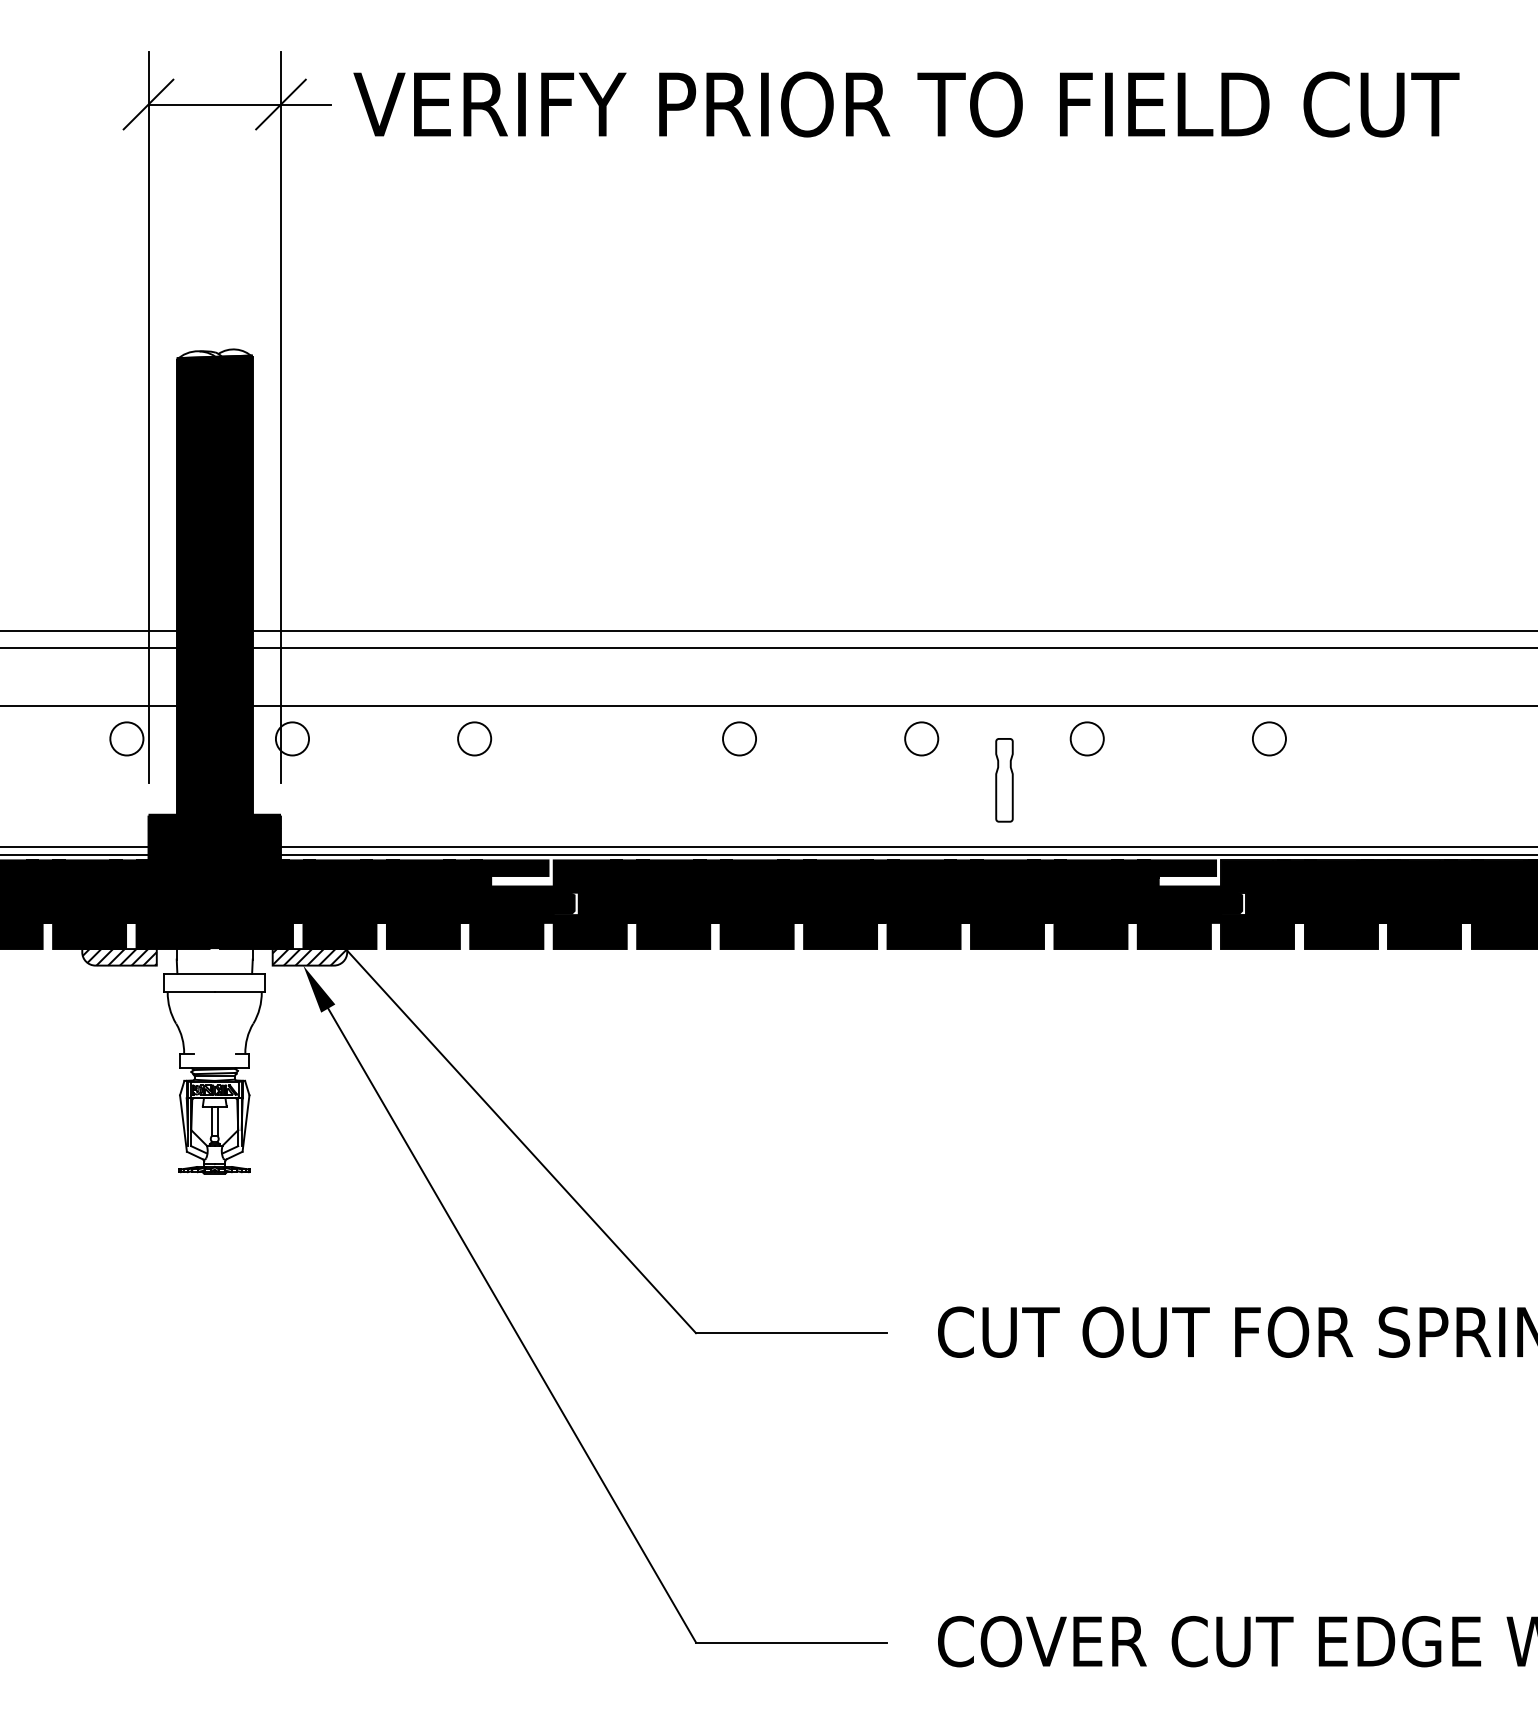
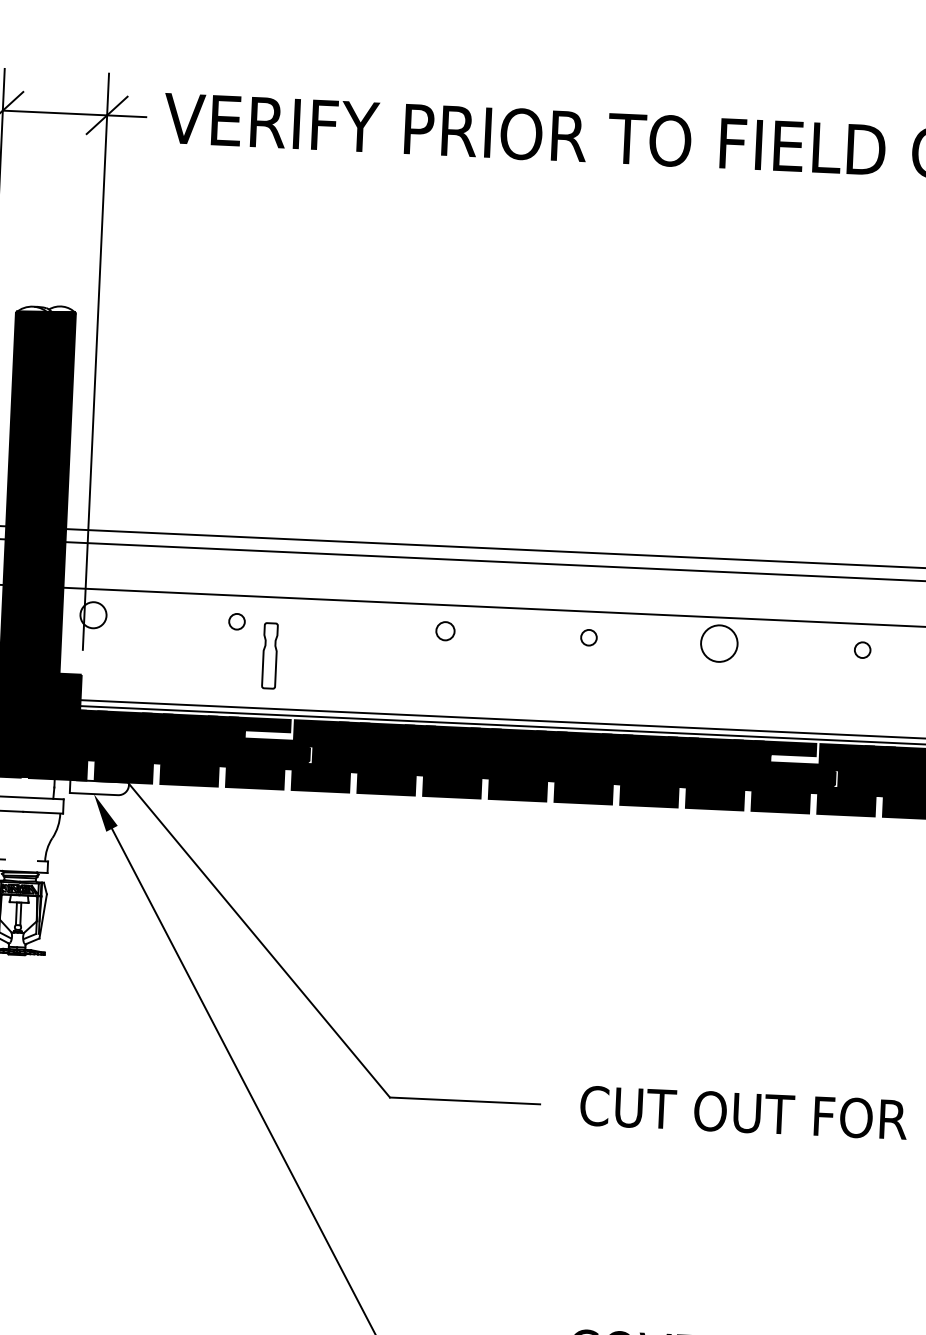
circle: (474, 738) -> (236, 621), size x0.6
circle: (739, 738) -> (445, 630), size x0.7
circle: (921, 738) -> (588, 637), size x0.6
circle: (1086, 738) -> (718, 643), size x1.4
circle: (1269, 738) -> (862, 649), size x0.6
part: (1004, 780) -> (269, 656), moved
hatch: (309, 890) -> (101, 735), removed

